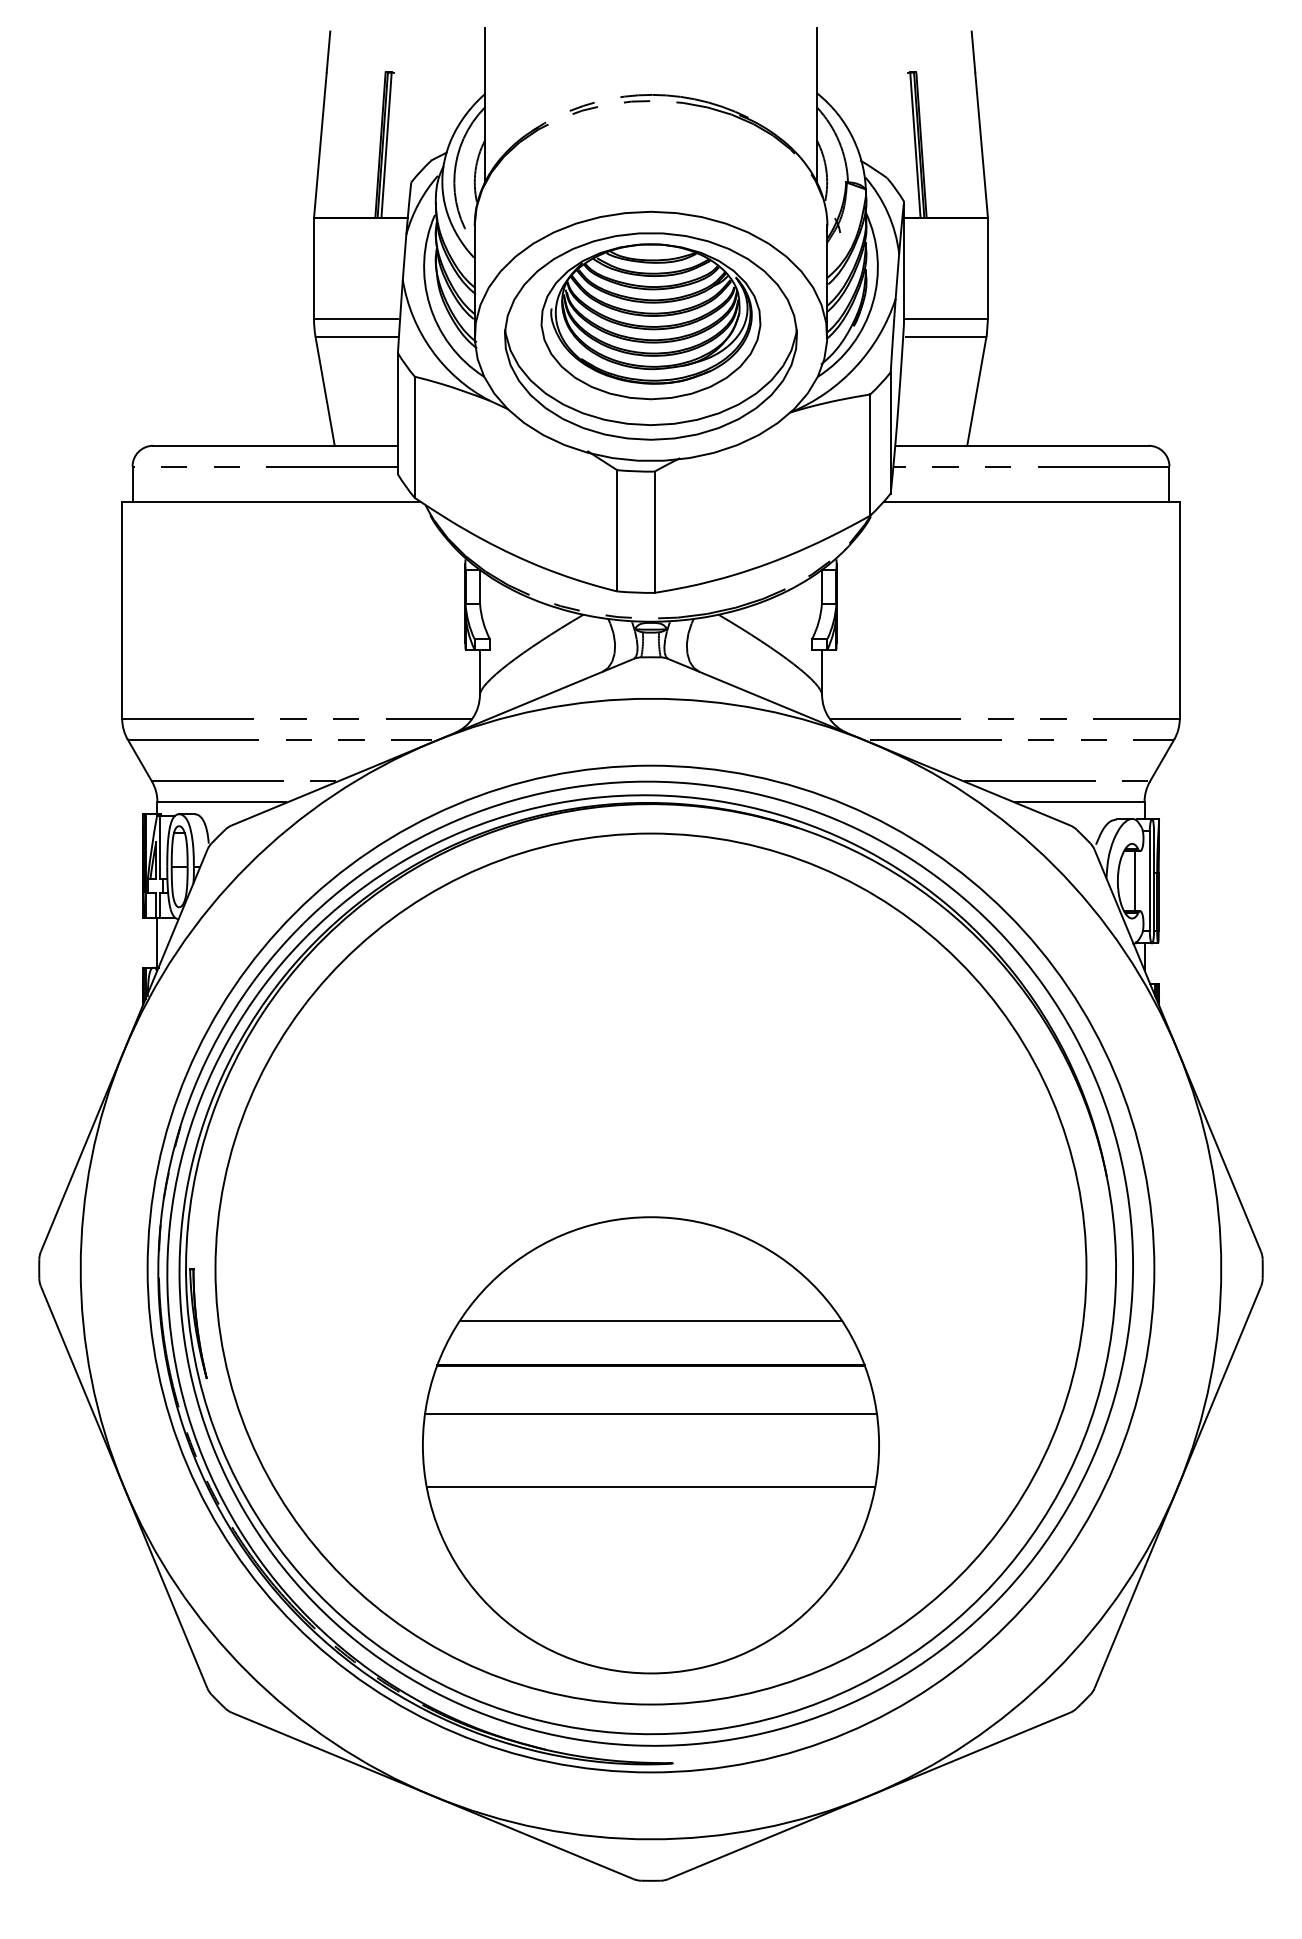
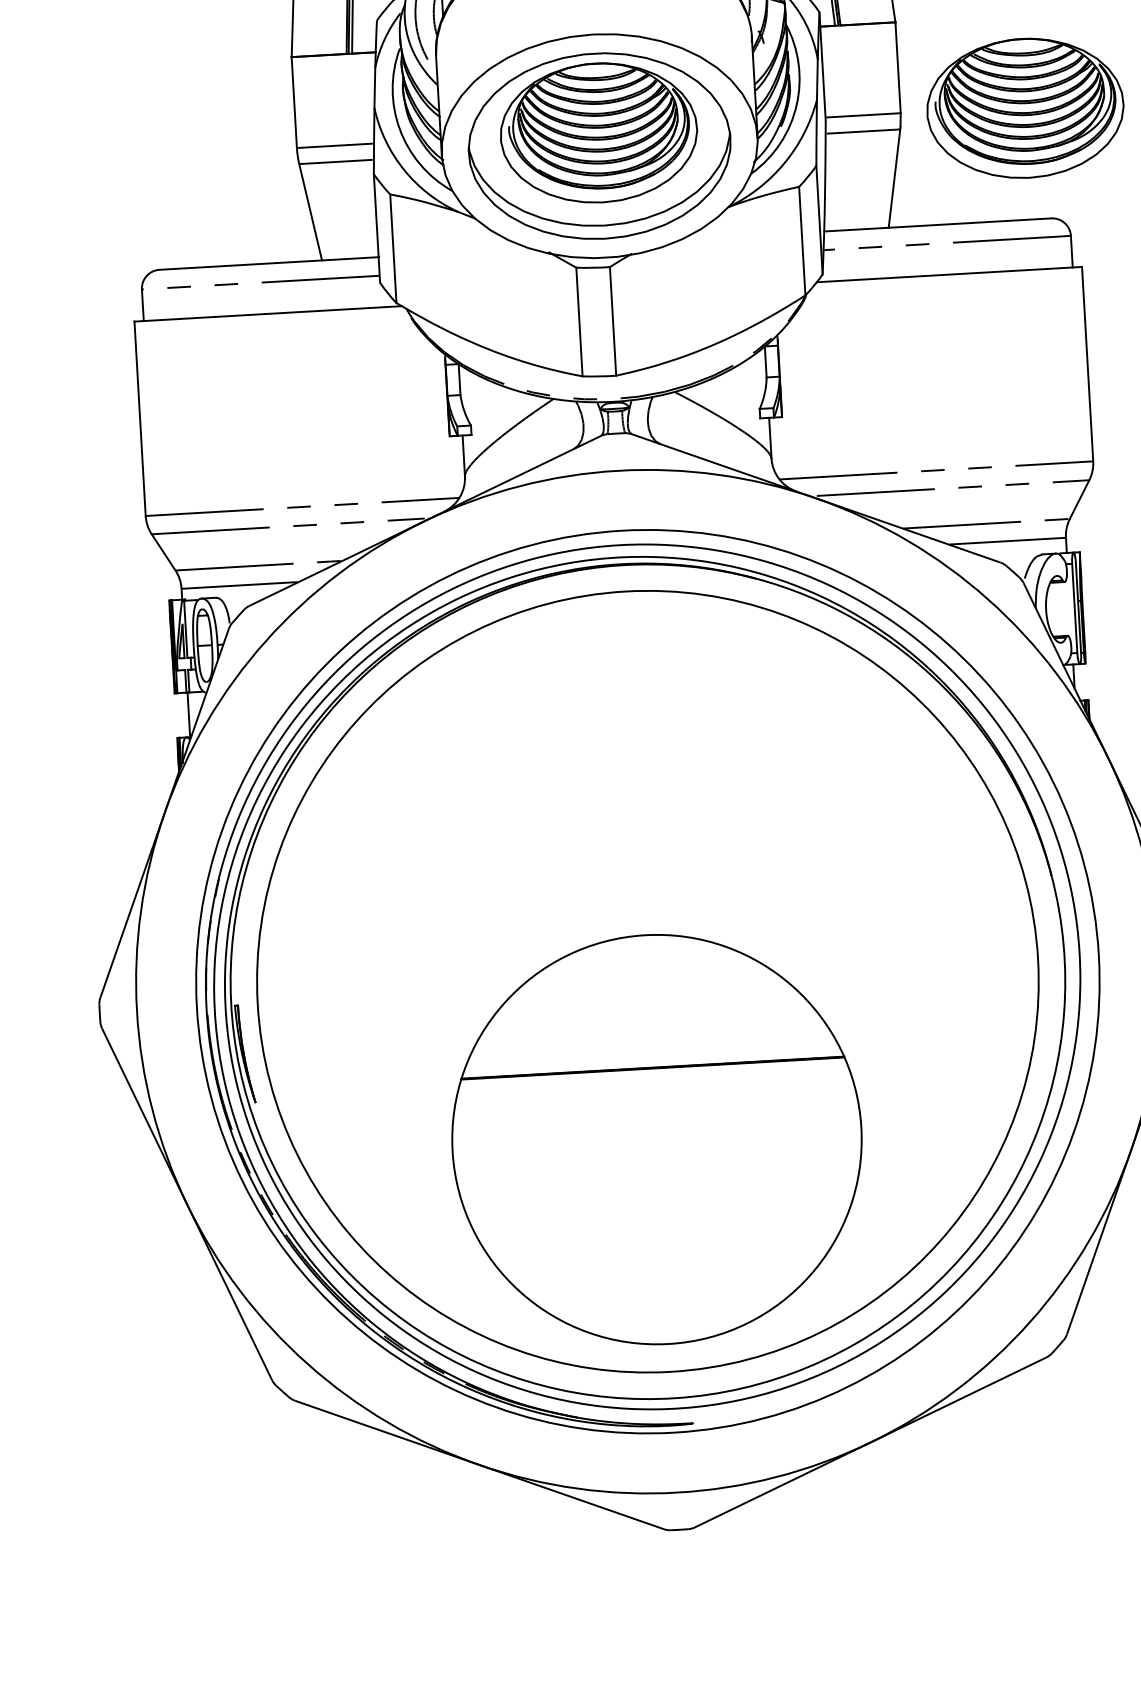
part: (1126, 321) -> (1024, 108), added
line: (1135, 881) -> (1061, 609), removed
line: (650, 1320) -> (650, 1027), removed
line: (650, 1414) -> (654, 1112), removed
line: (650, 1486) -> (658, 1176), removed

